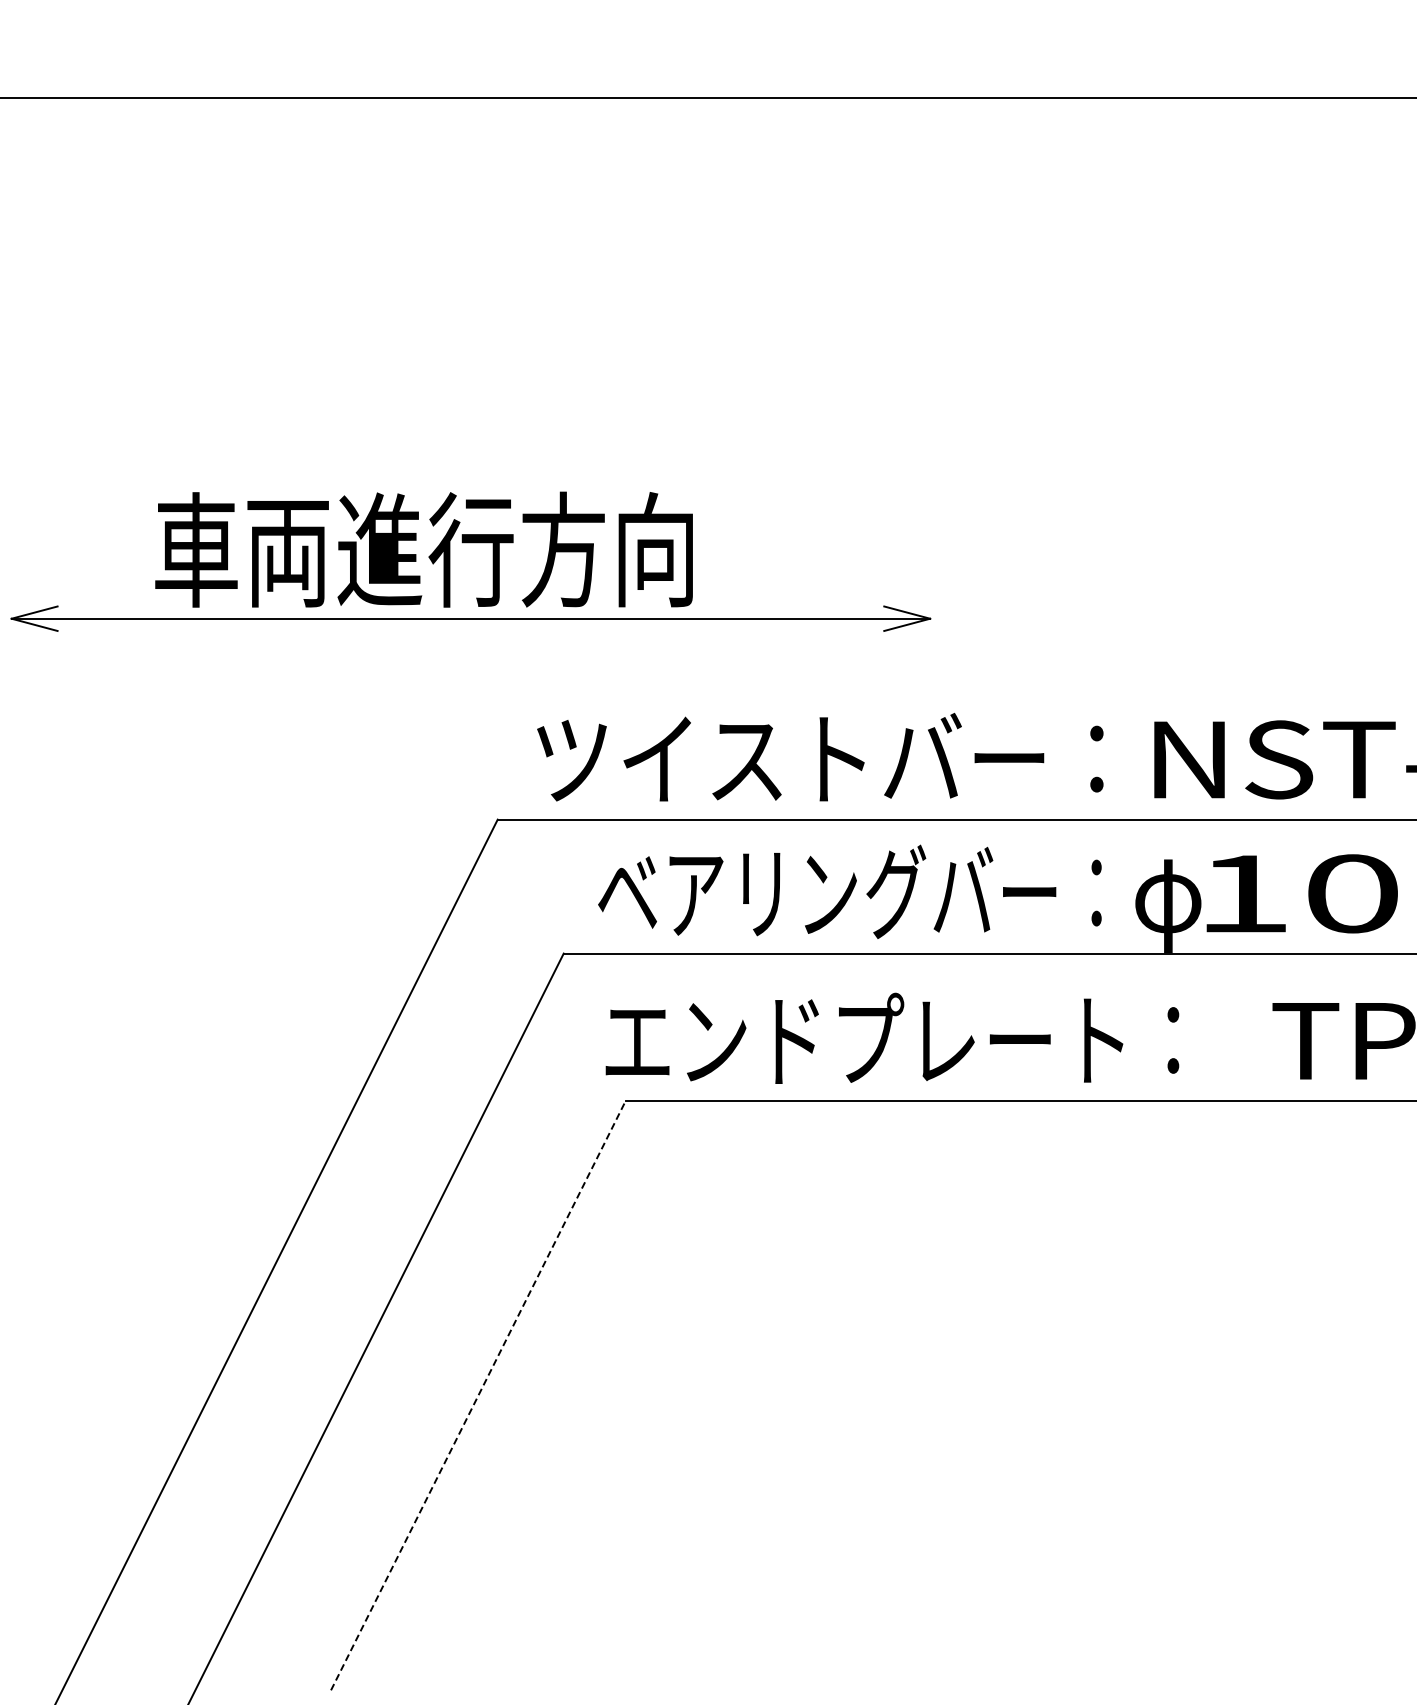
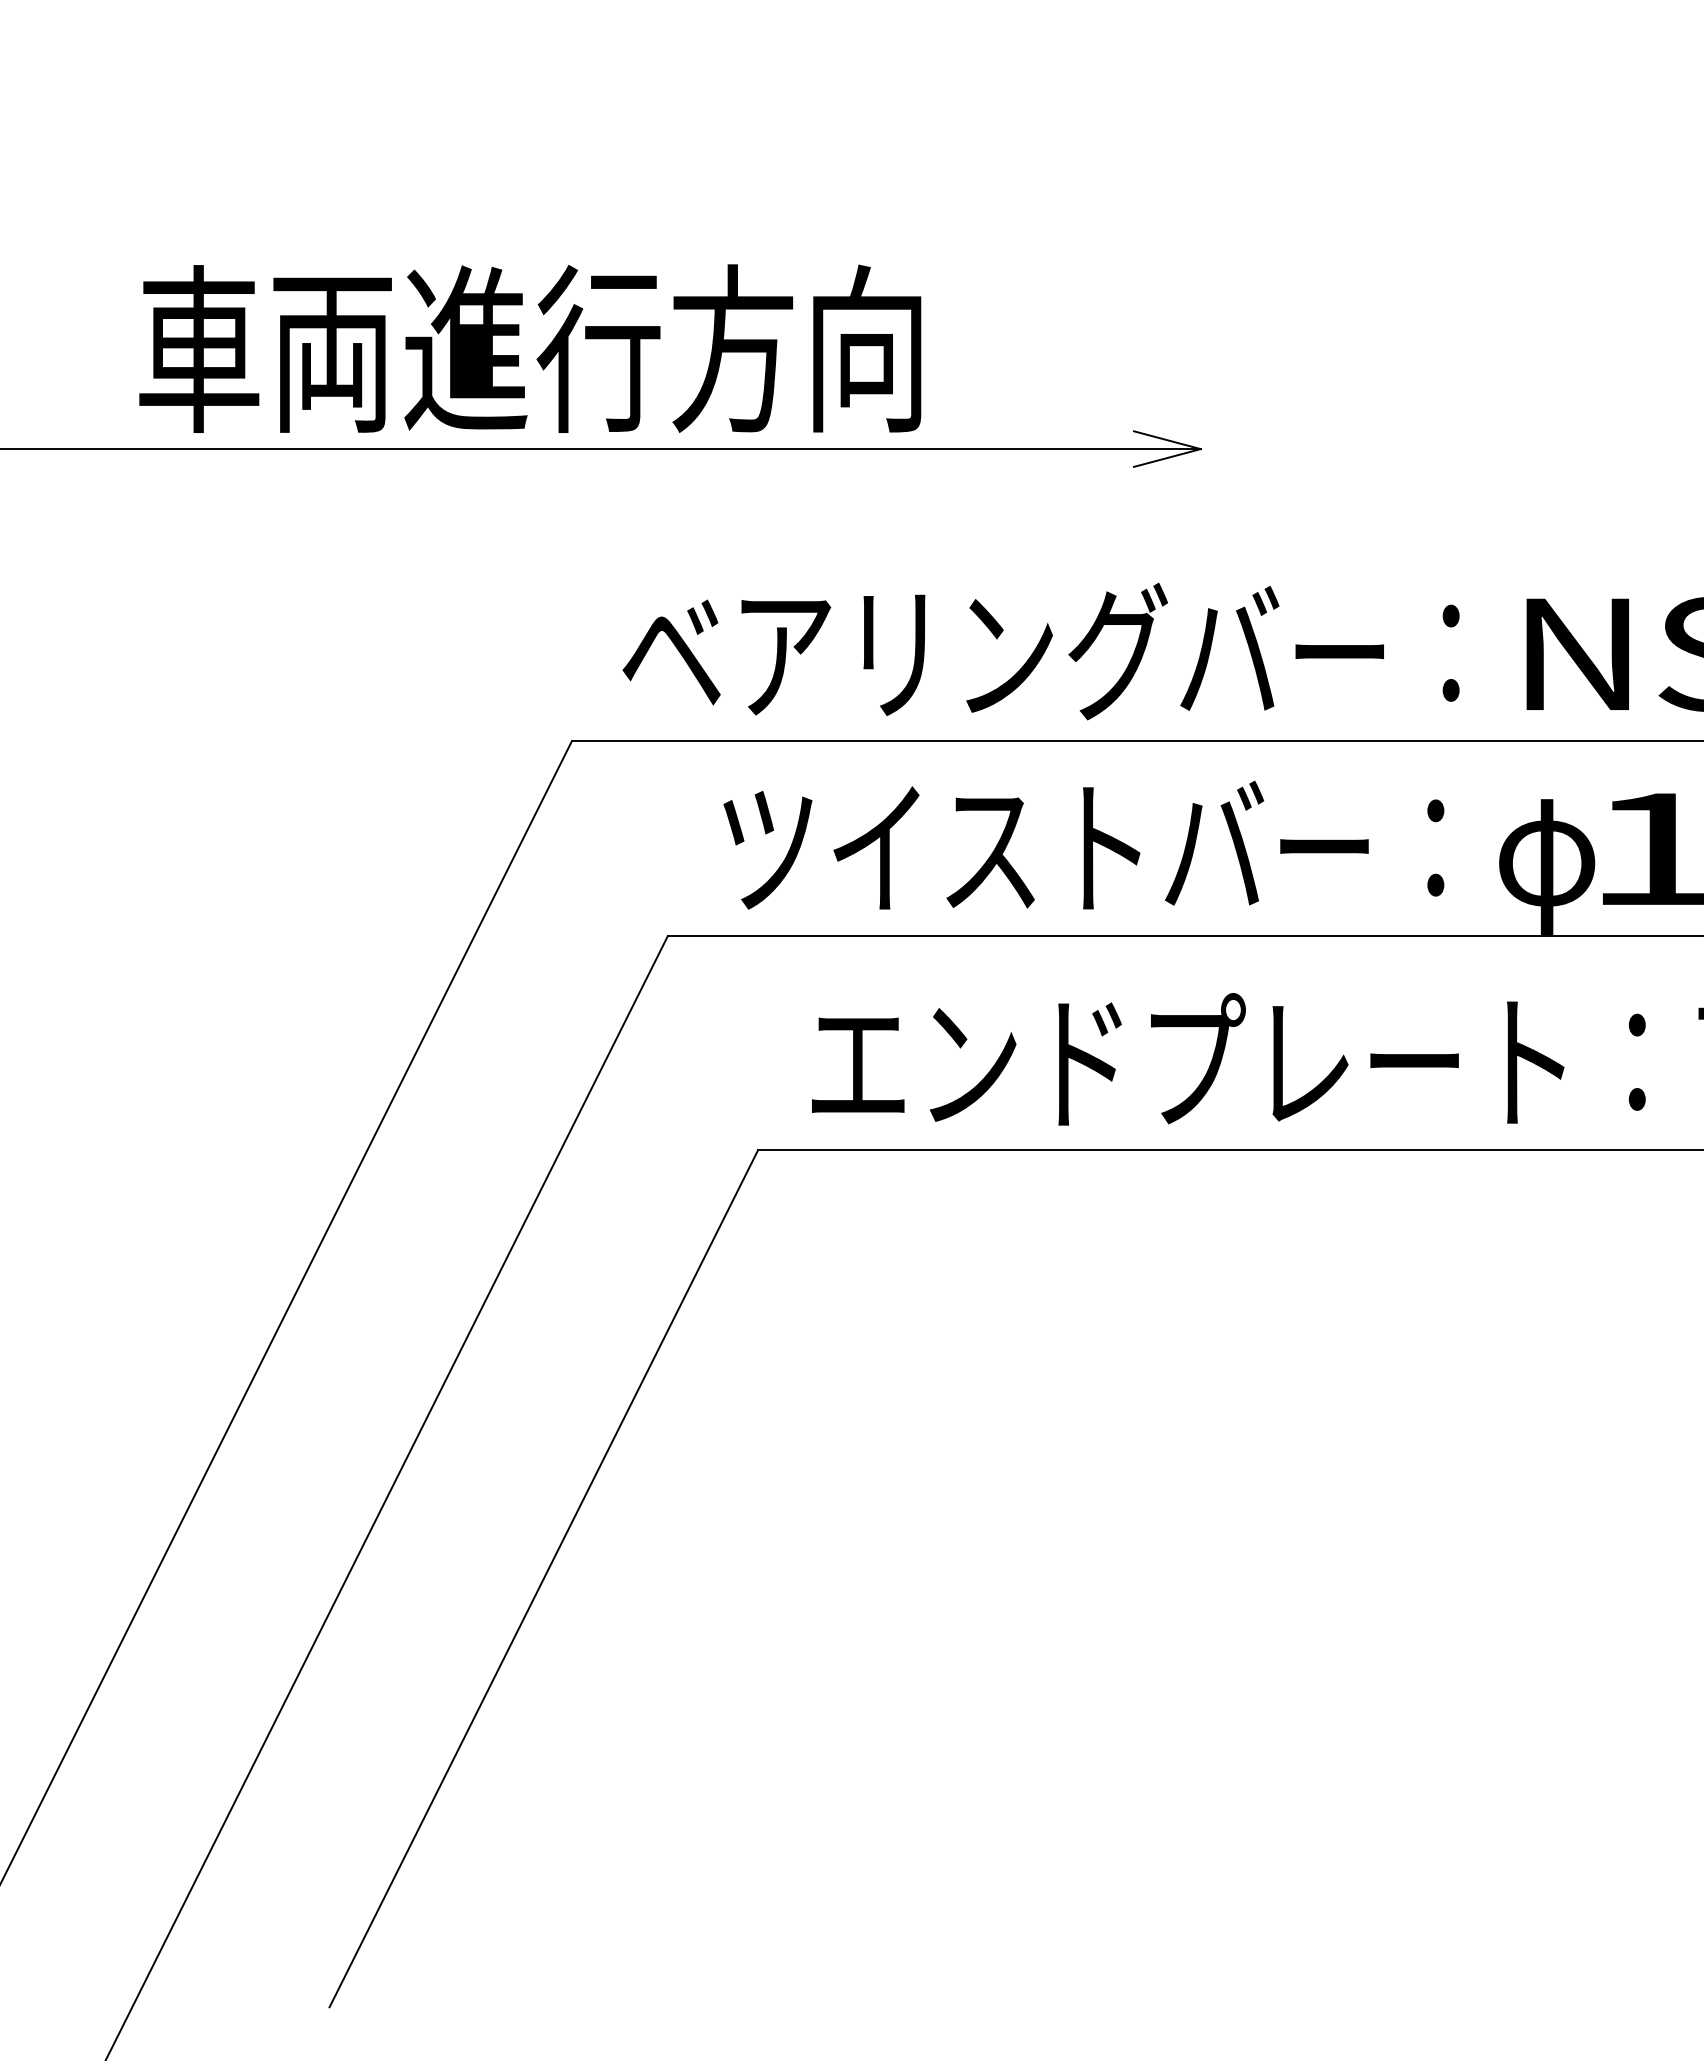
text: (423, 549) -> (529, 348), moved
text: (820, 757) -> (1041, 650), ツイストバー： -> ベアリングバー：
text: (849, 891) -> (1083, 845), ベアリングバー： -> ツイストバー：
text: (892, 1037) -> (1228, 1058), moved
line: (478, 1395) -> (543, 1578), dashed -> solid

